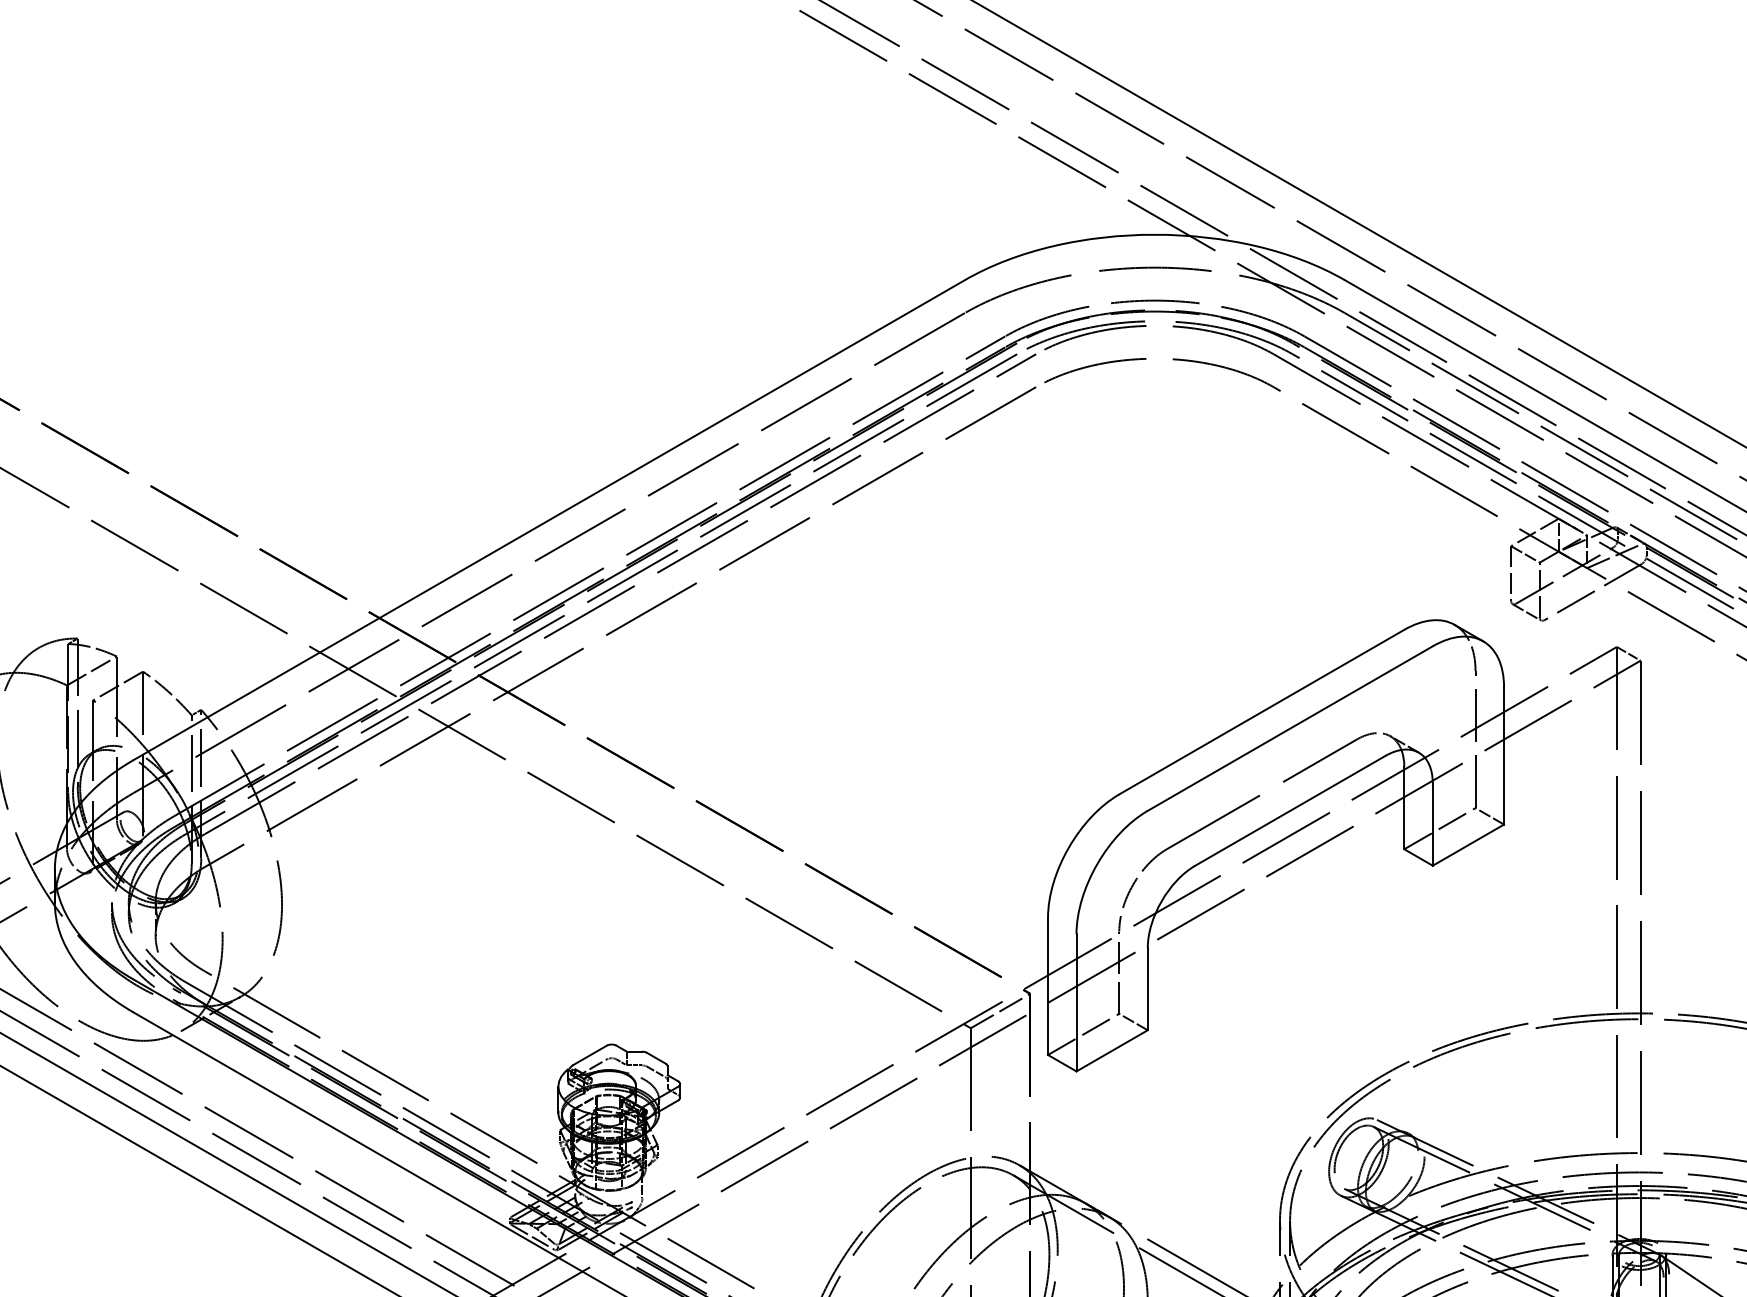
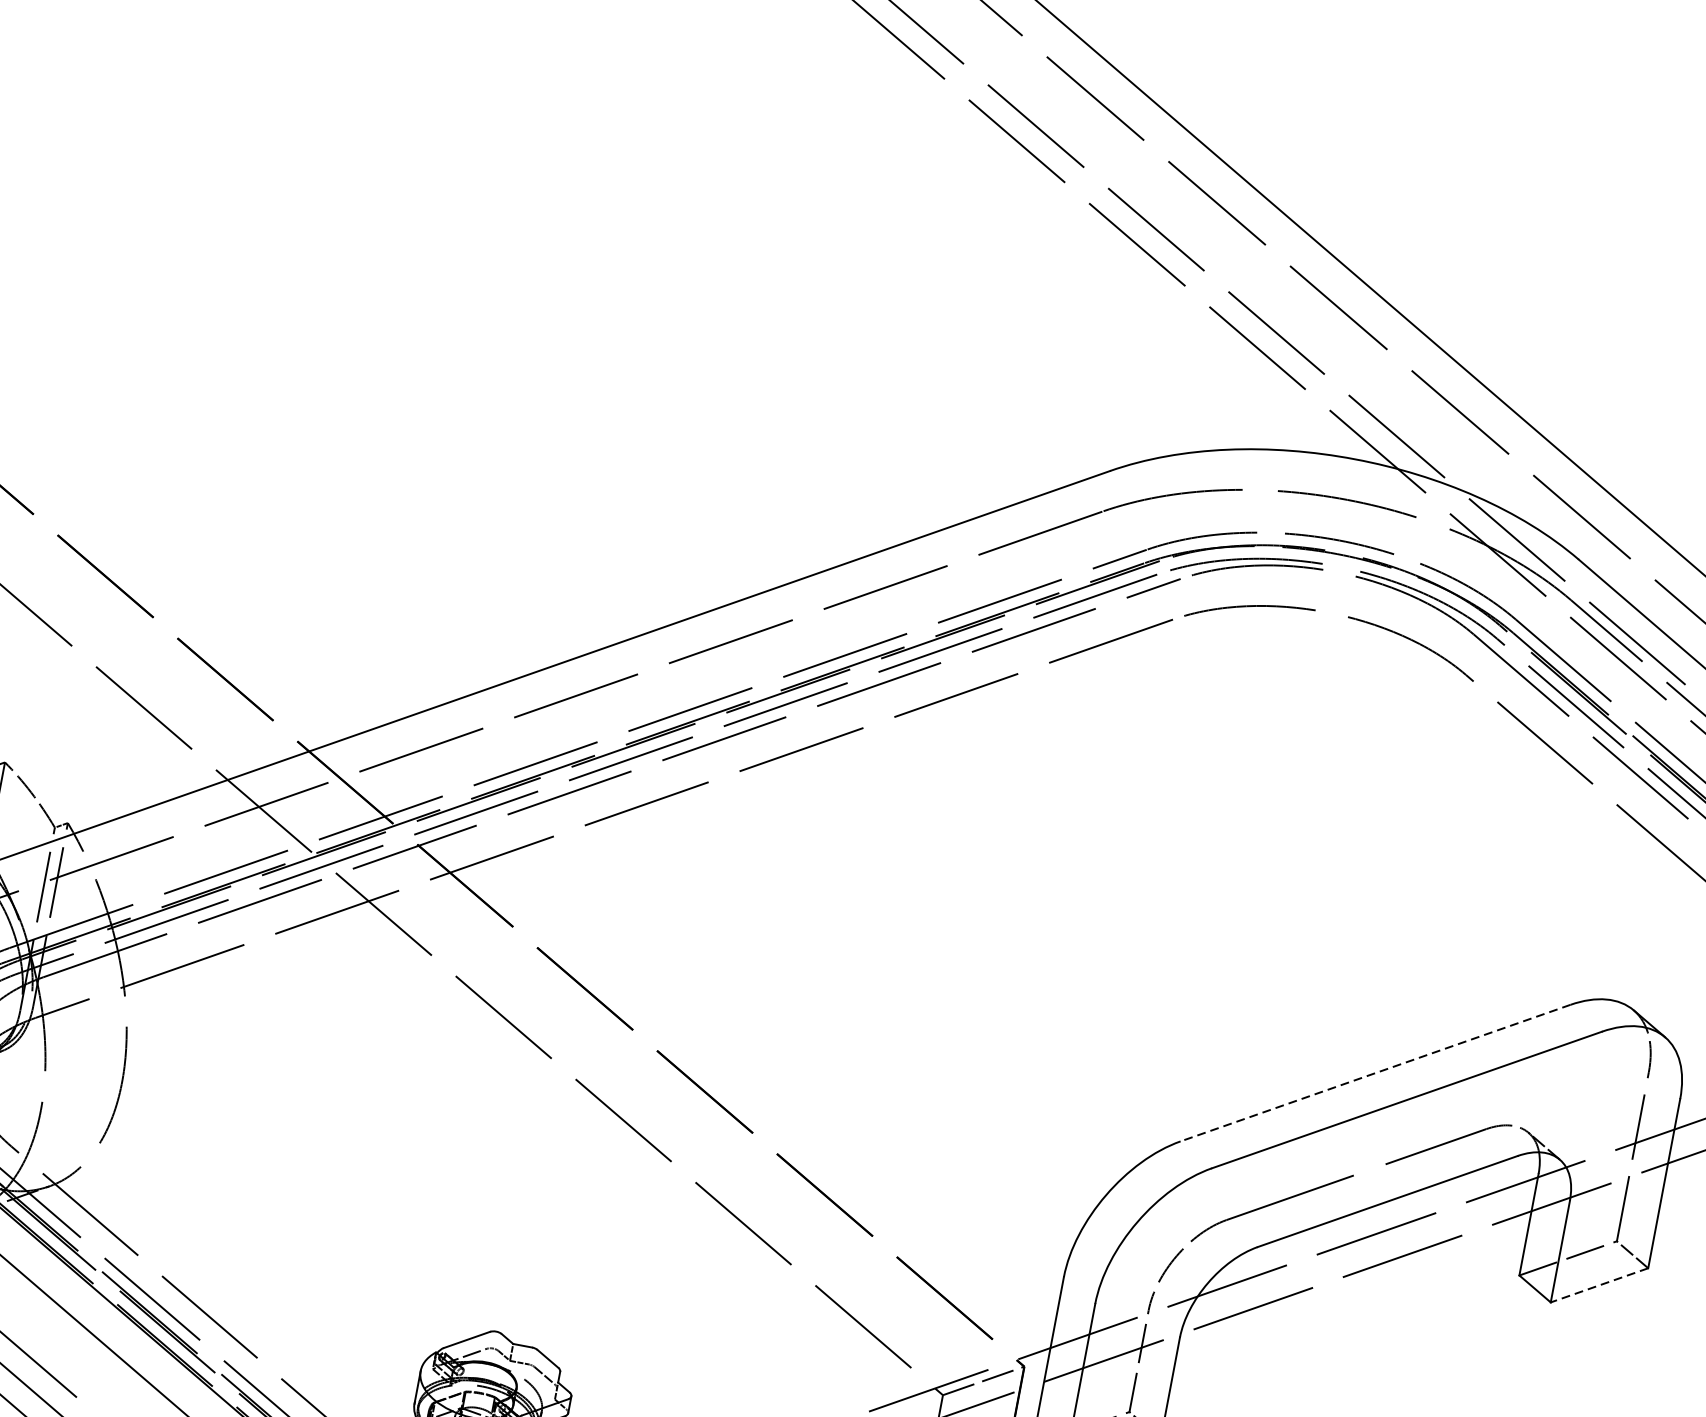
line: (1261, 712) -> (1375, 1073), solid -> dashed
line: (1467, 845) -> (1598, 1285), solid -> dashed

